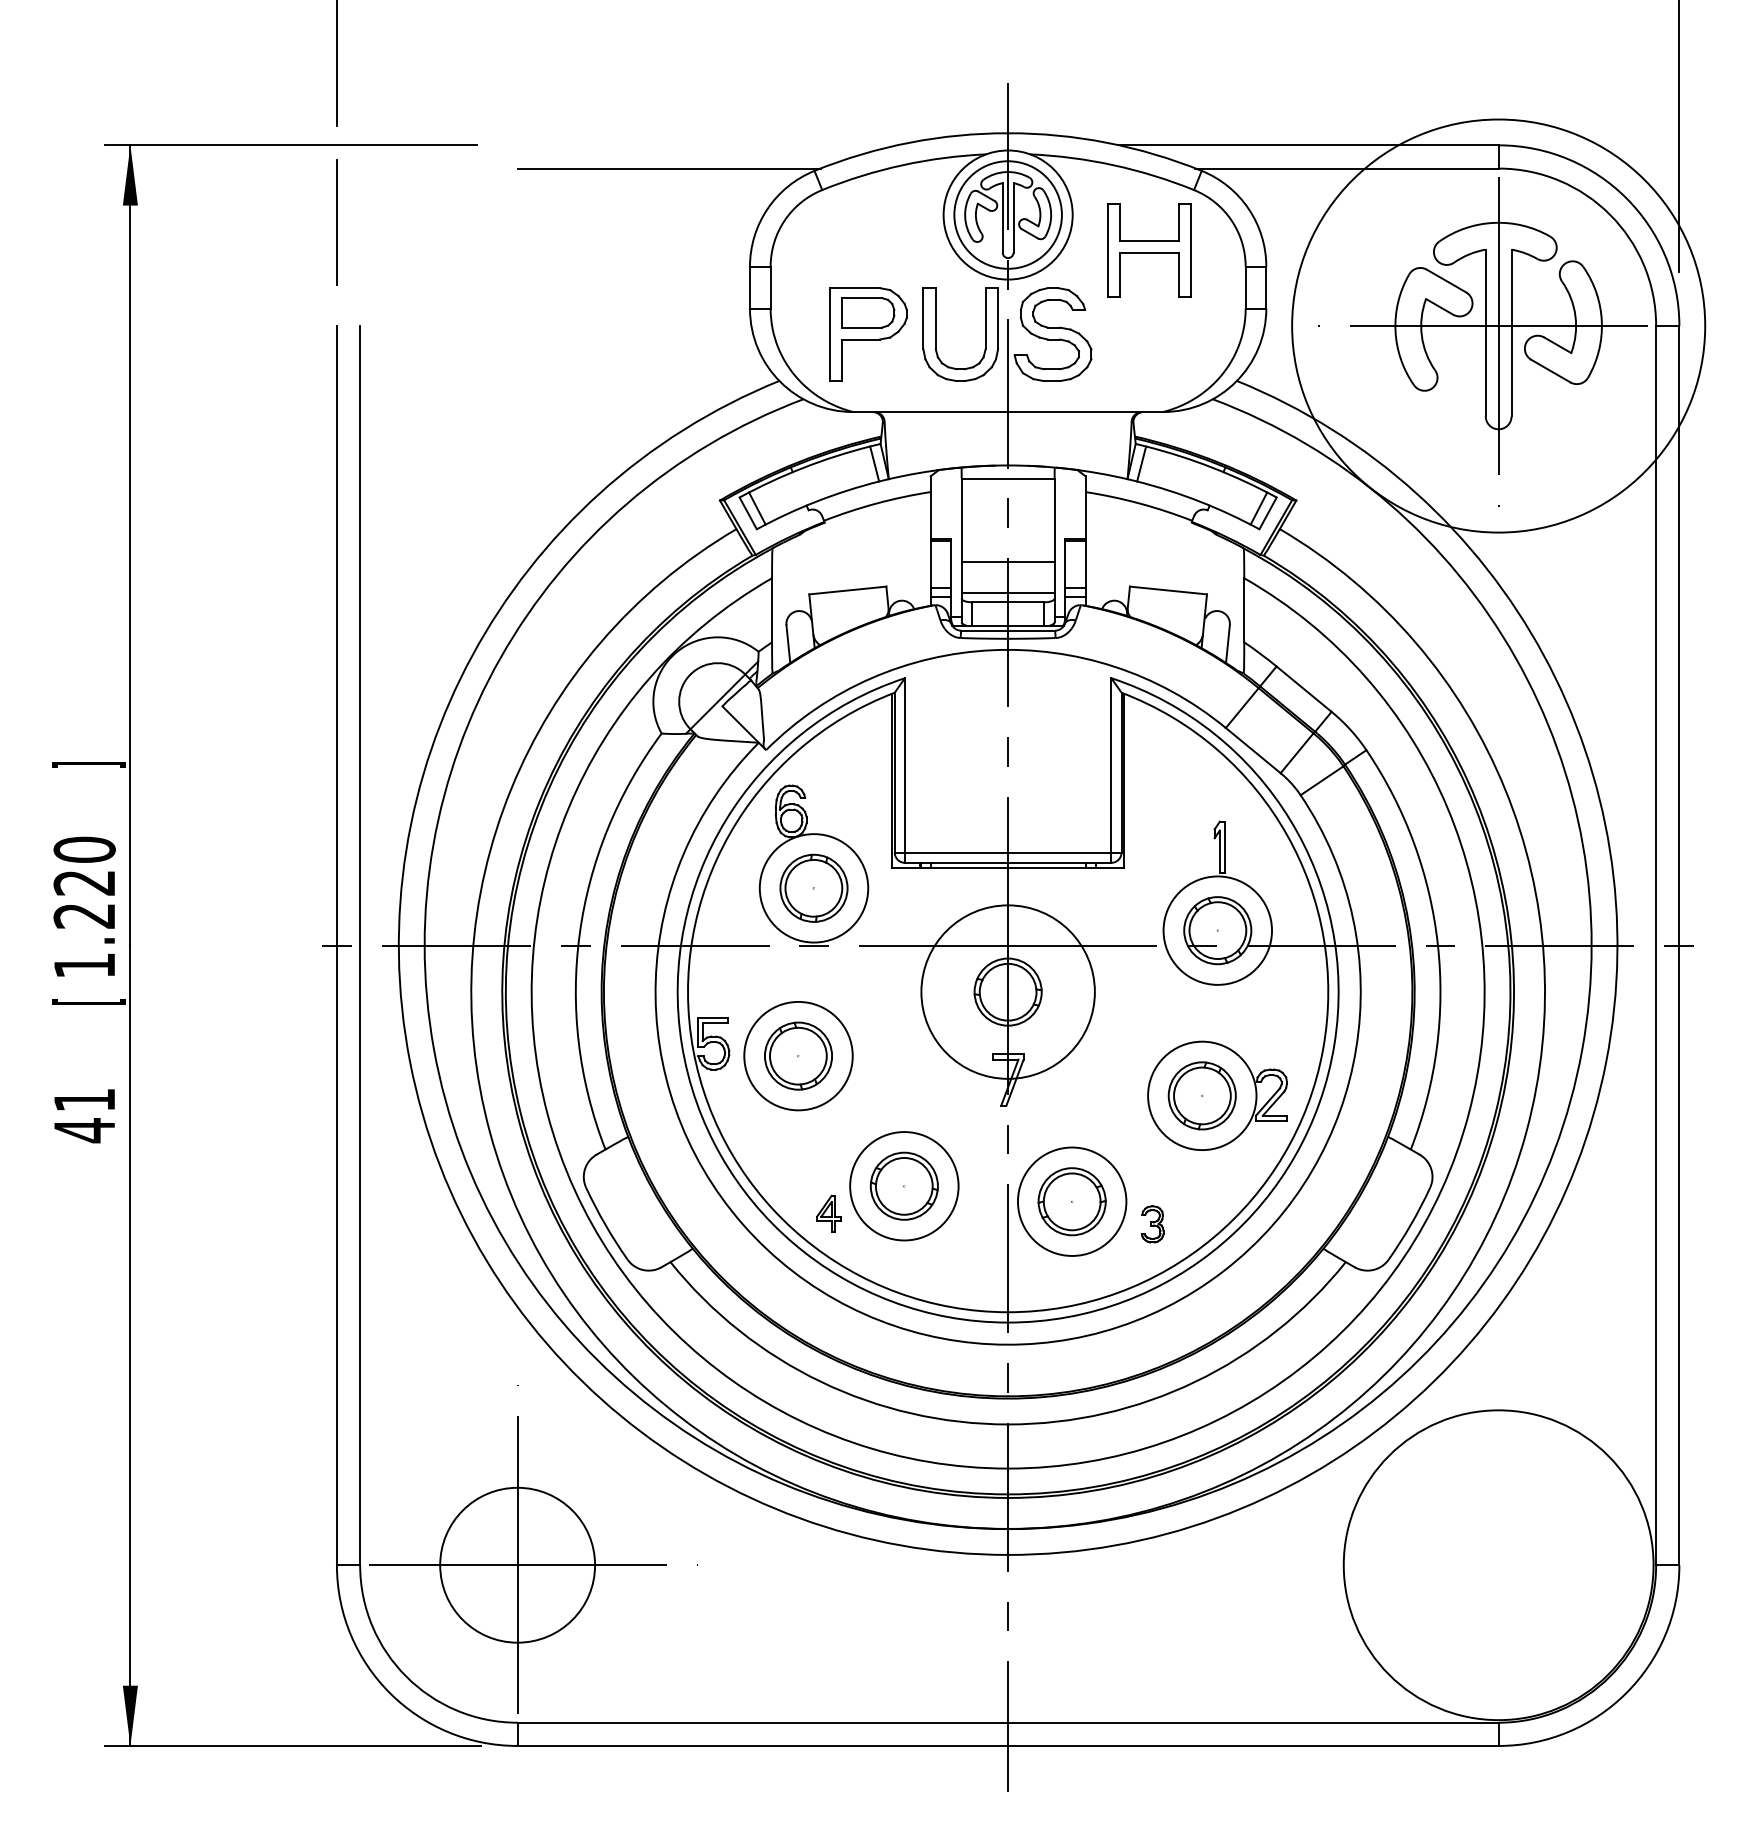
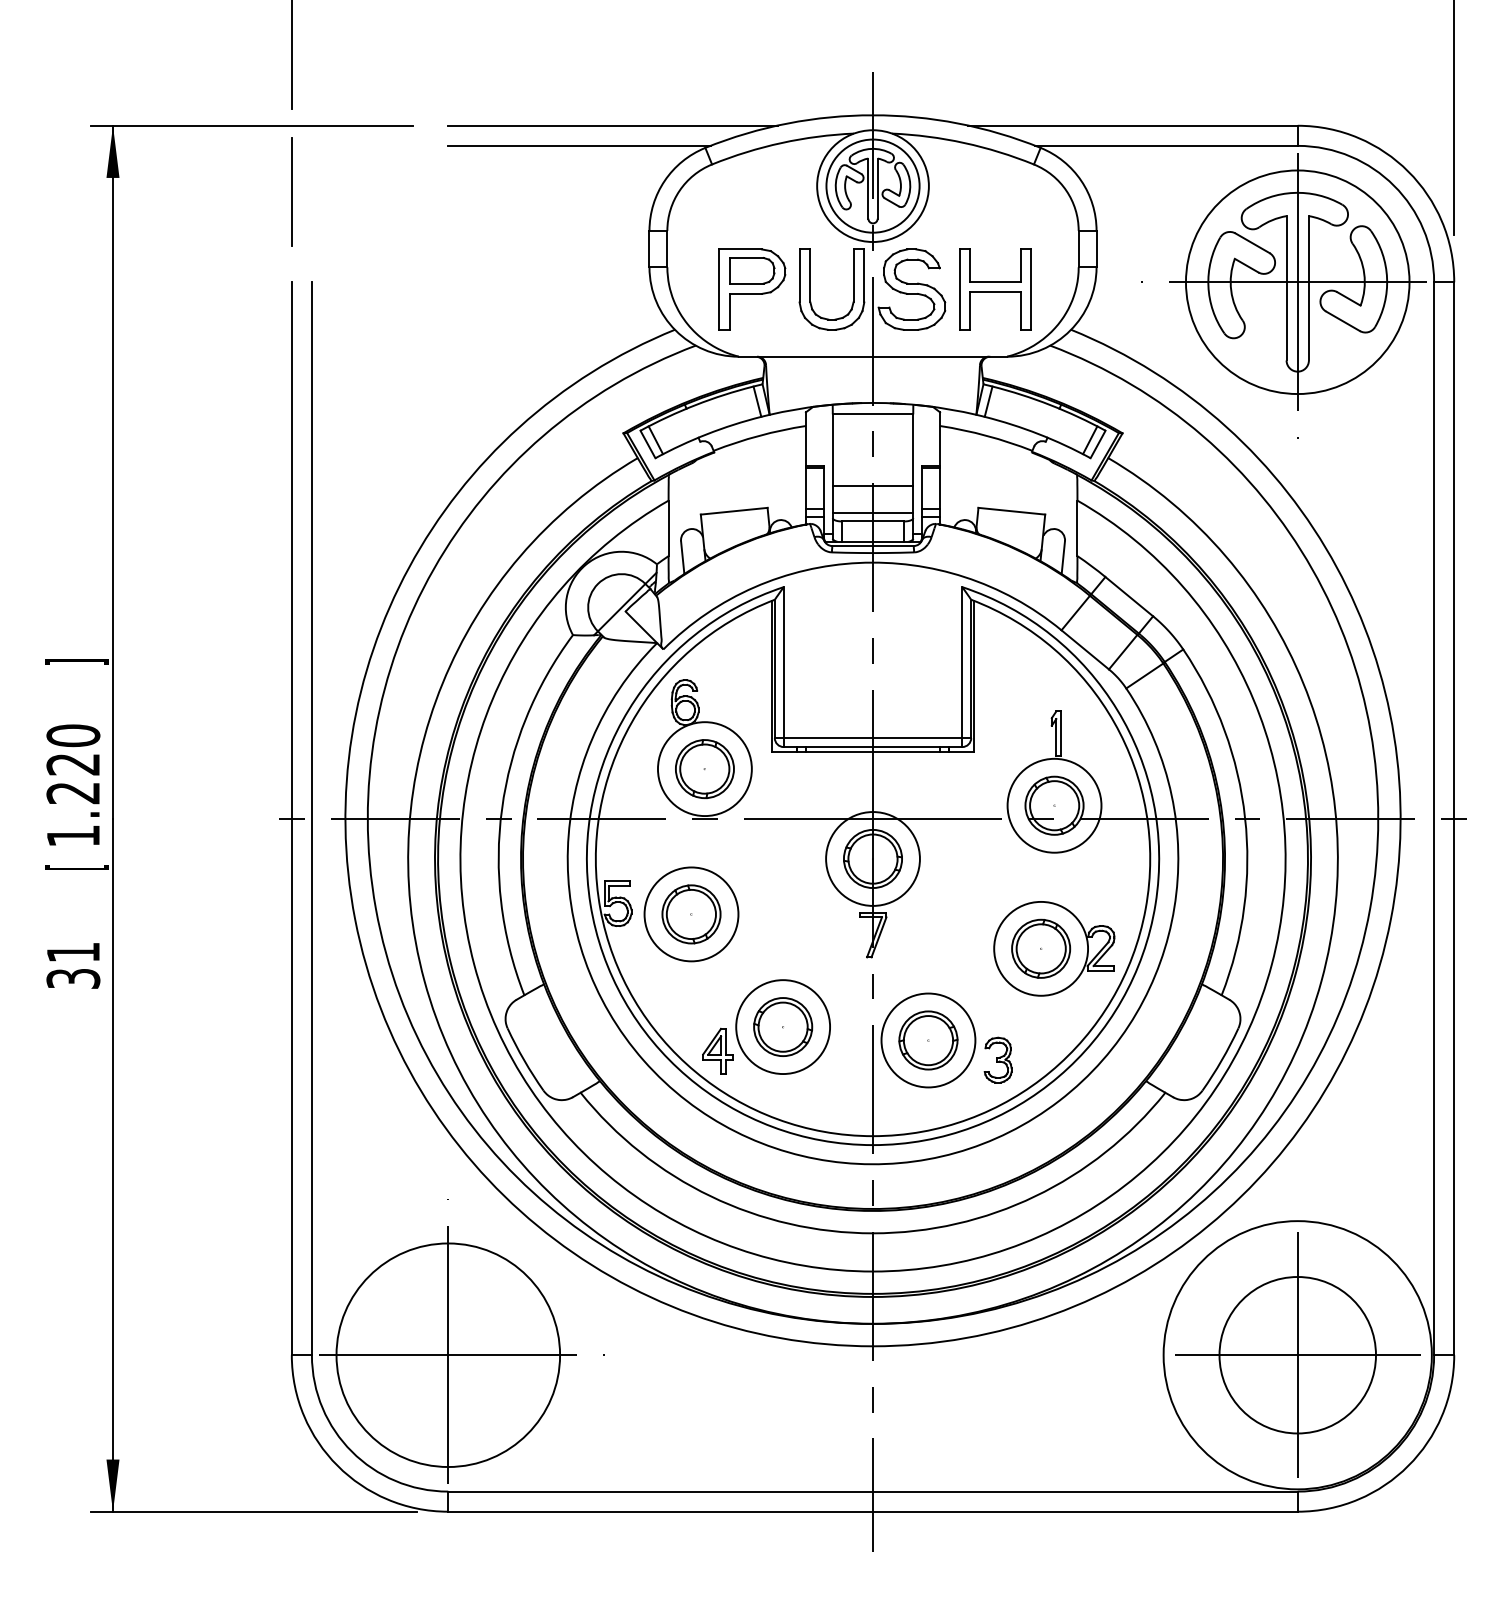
line: (707, 145) -> (612, 125), added
part: (1149, 250) -> (995, 289), moved
circle: (1498, 326) -> (1297, 282), size x0.62
circle: (1007, 991) -> (872, 858), size x0.62
text: (84, 1130) -> (73, 978), 41 -> 31
part: (828, 1213) -> (717, 1050), size x1.43
part: (1151, 1223) -> (997, 1059), size x1.43
part: (1498, 1564) -> (1297, 1354), added
circle: (517, 1565) -> (448, 1355), size x1.67

